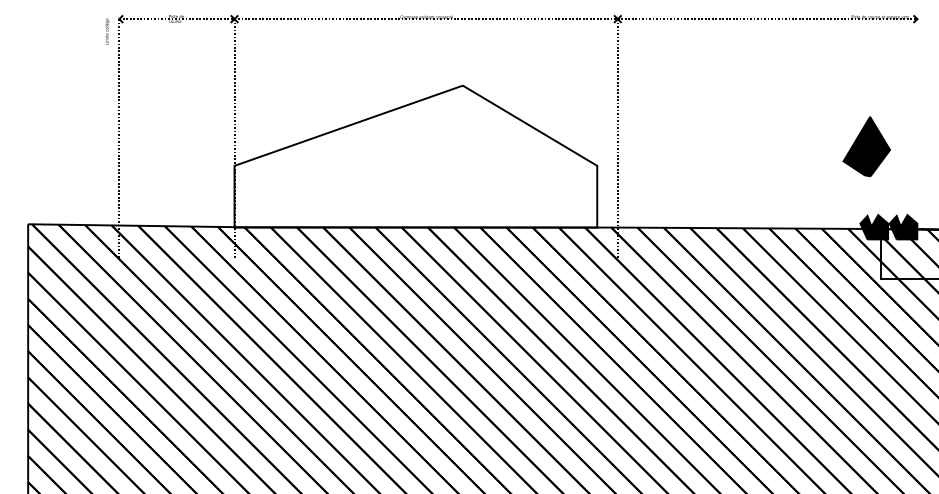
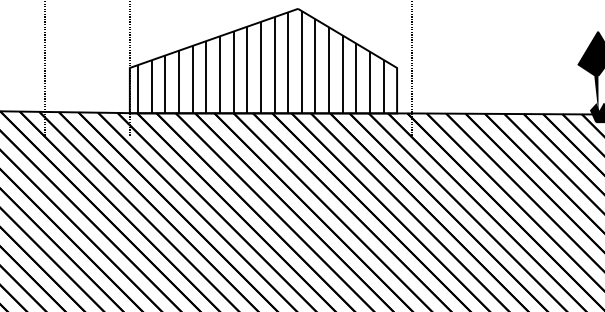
hatch: (412, 157) -> (260, 61), added
fill: (867, 201) -> (596, 94), added

